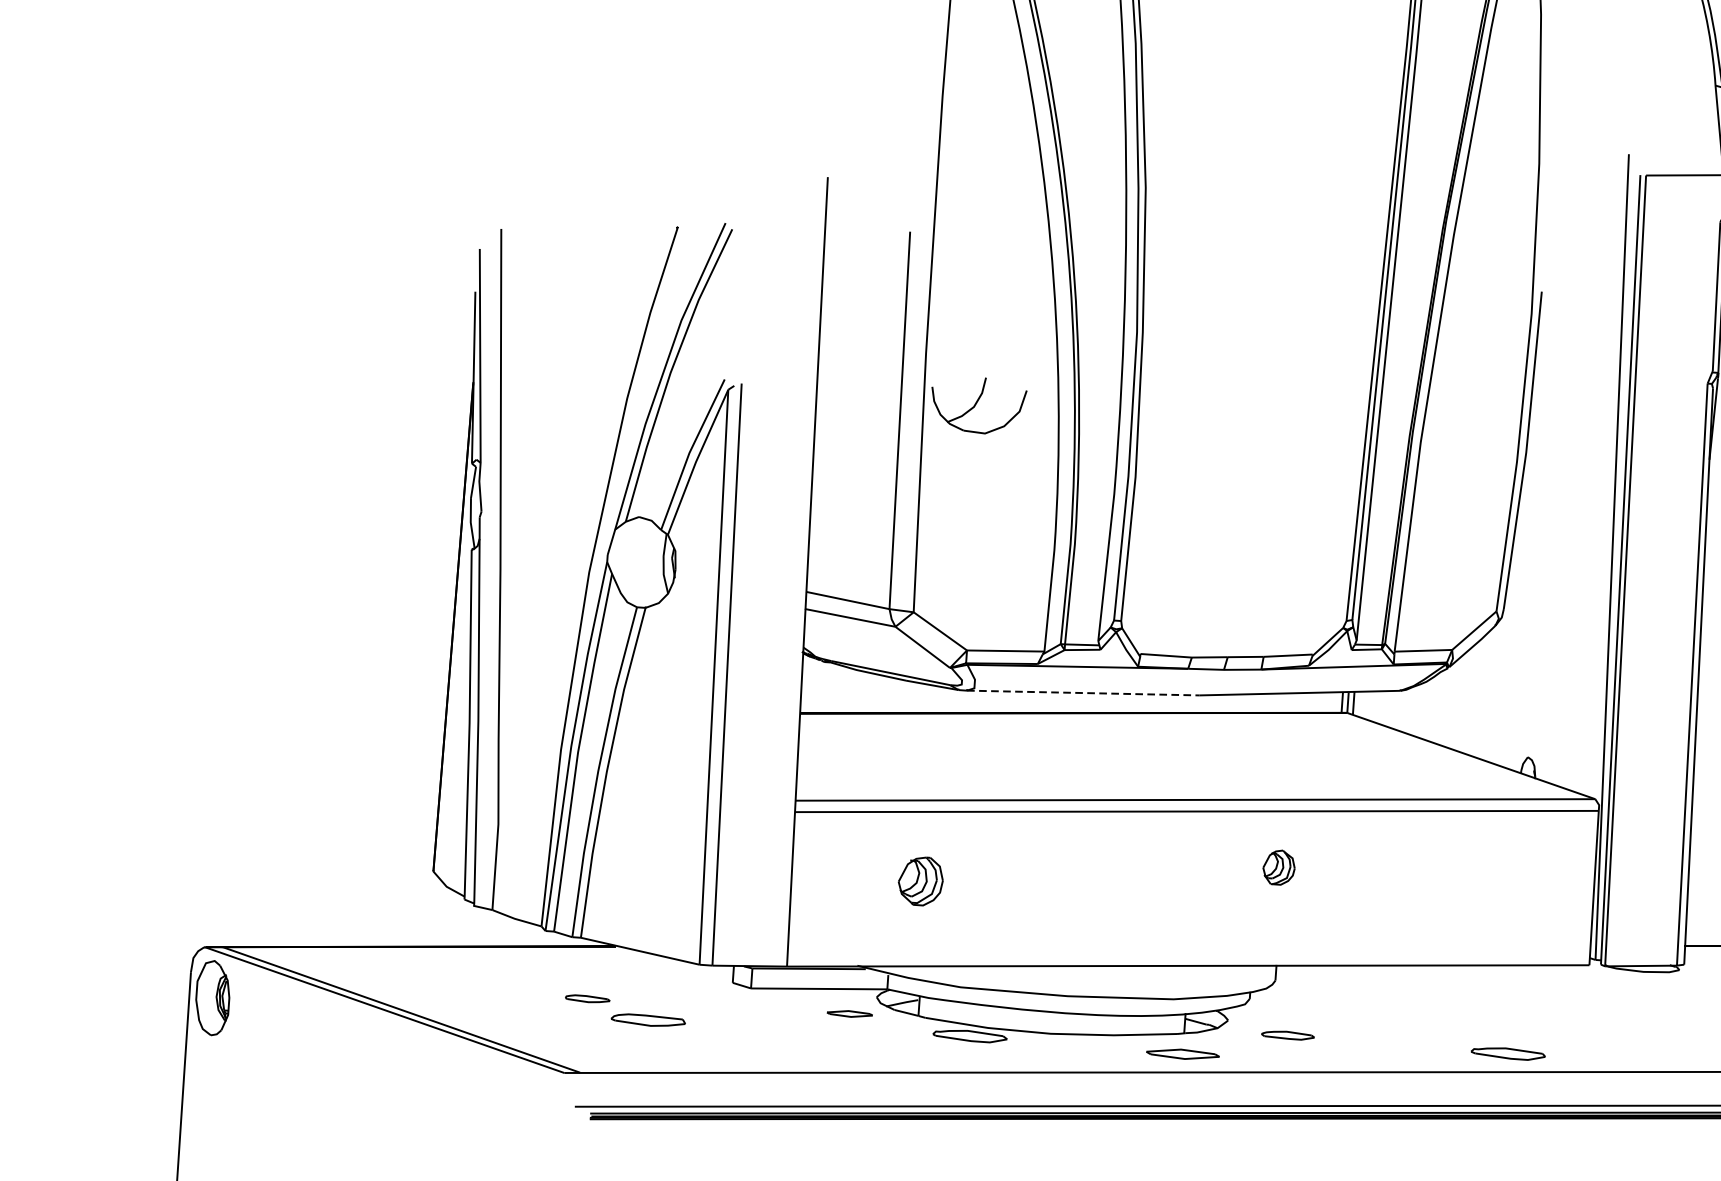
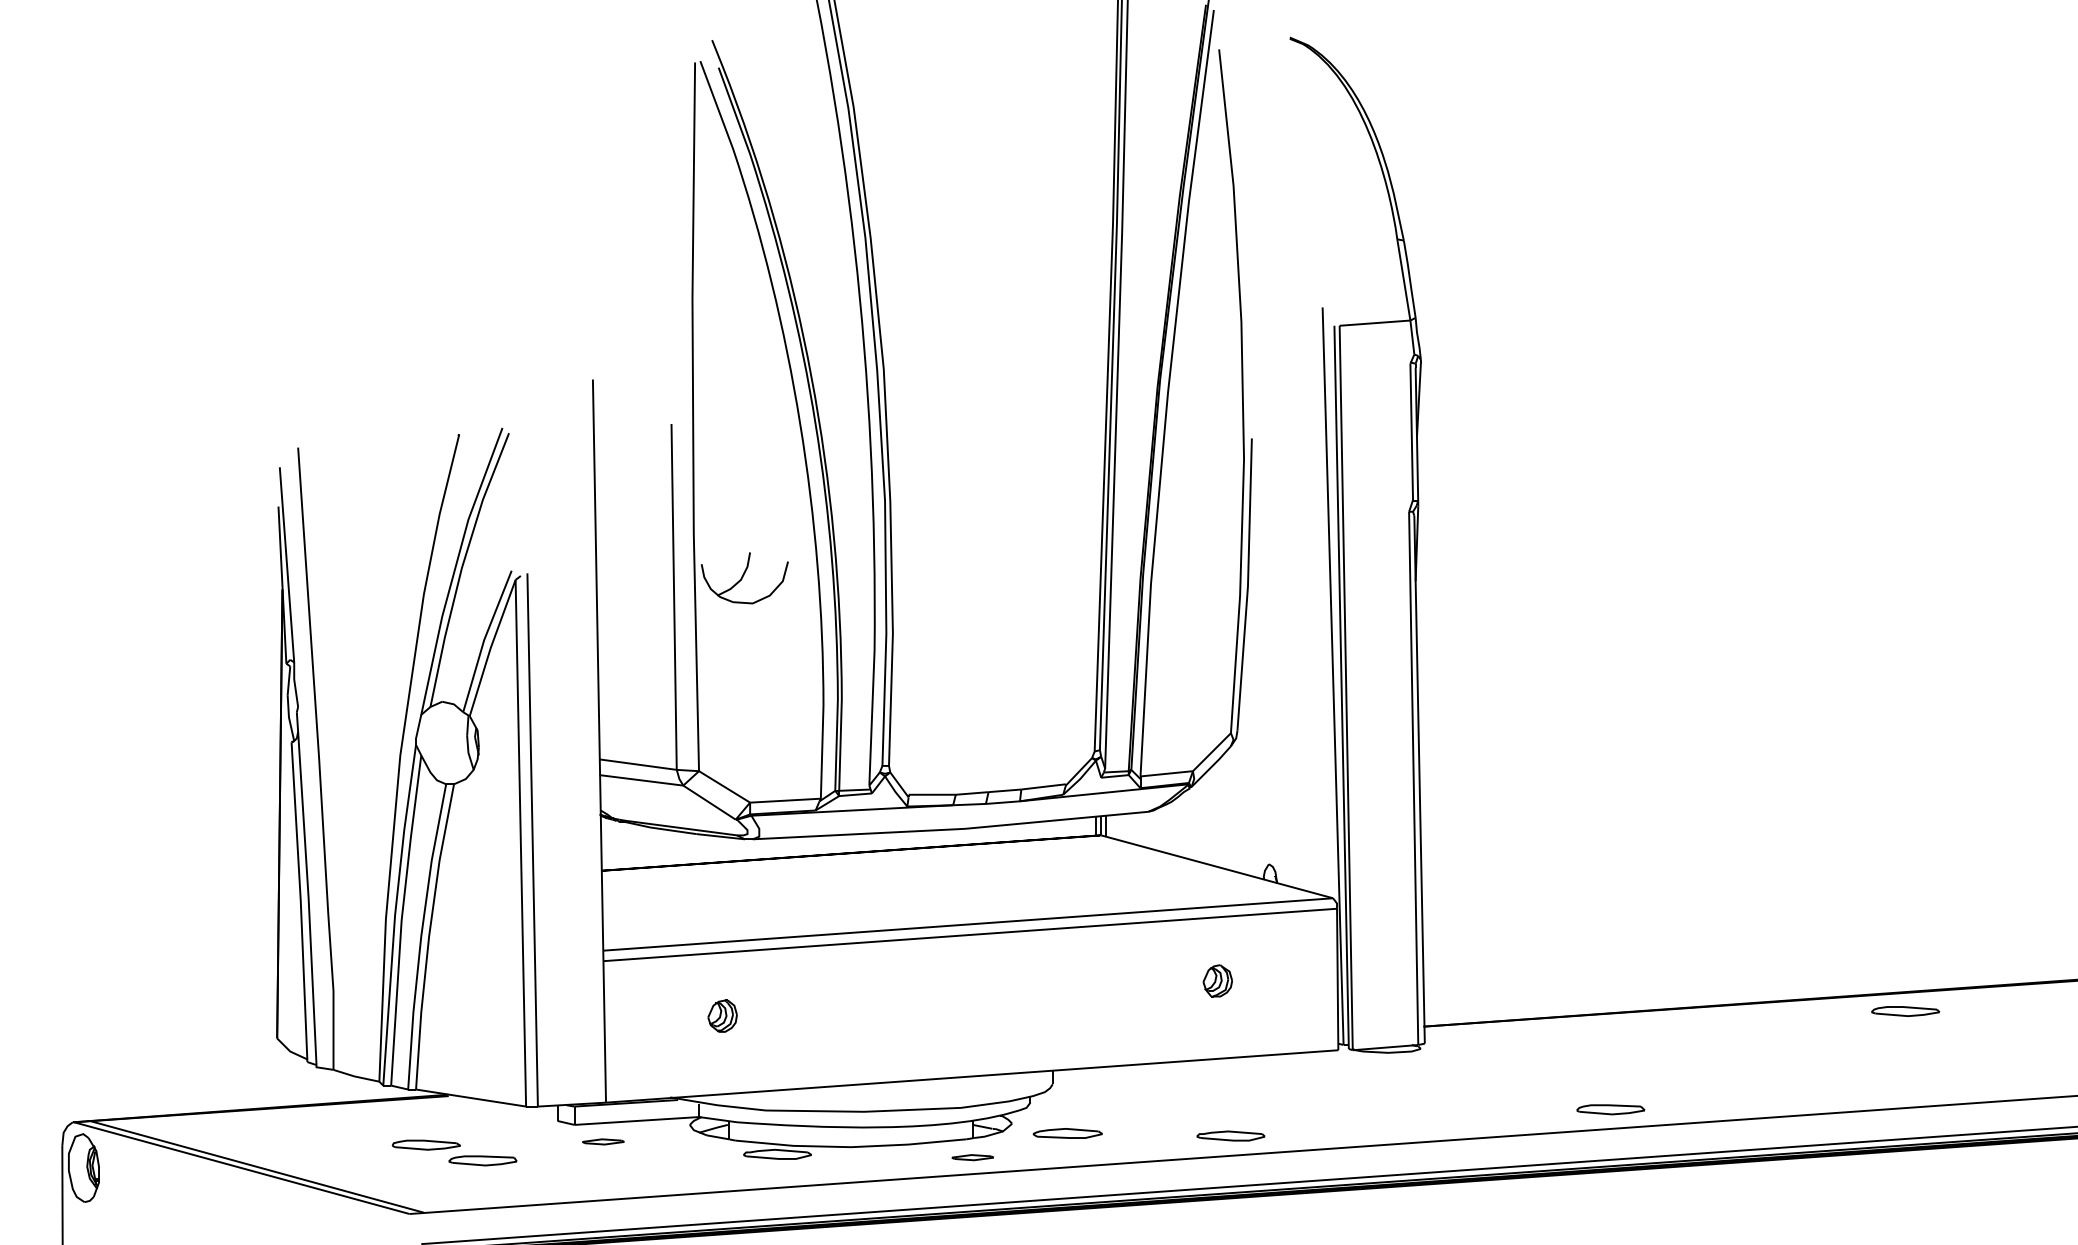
line: (1083, 693) -> (859, 834), dashed -> solid
part: (1278, 867) -> (1217, 980), moved
part: (920, 880) -> (722, 1015), size x0.71
part: (587, 998) -> (425, 1144), size x1.67
part: (850, 1013) -> (603, 1141), moved
part: (1287, 1035) -> (1067, 1133), size x1.43
part: (1507, 1052) -> (1230, 1135), moved
part: (1182, 1054) -> (972, 1157), size x0.62

